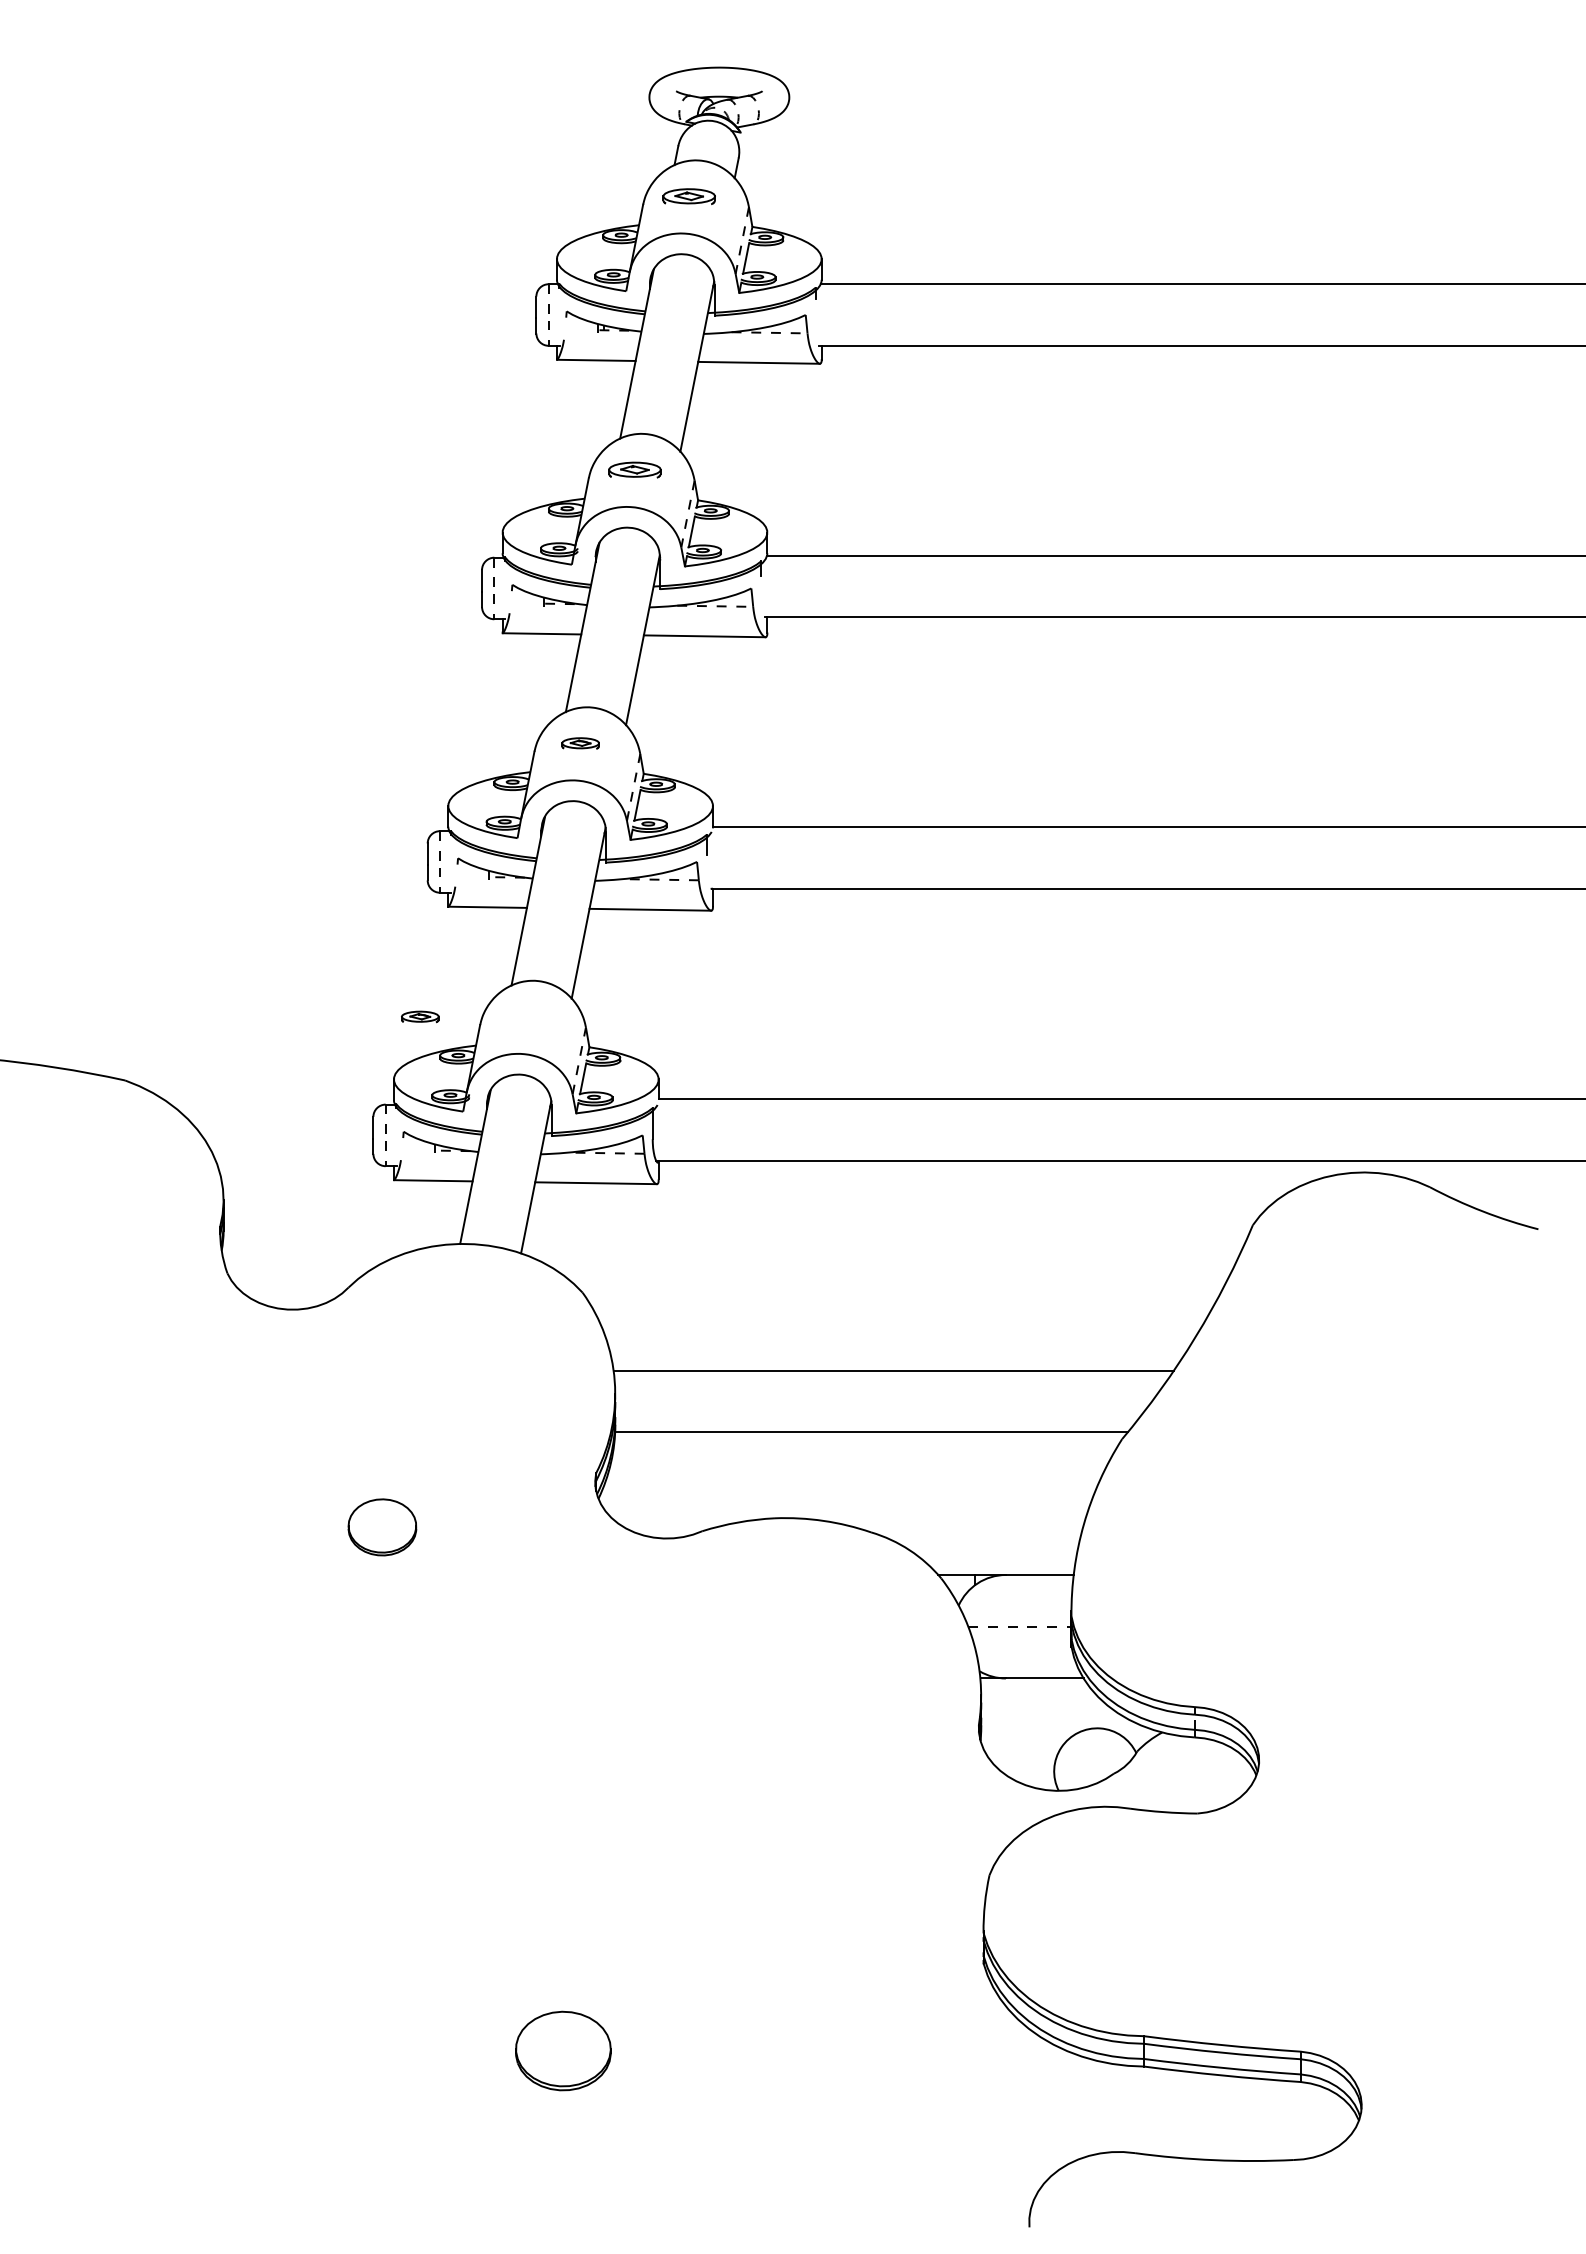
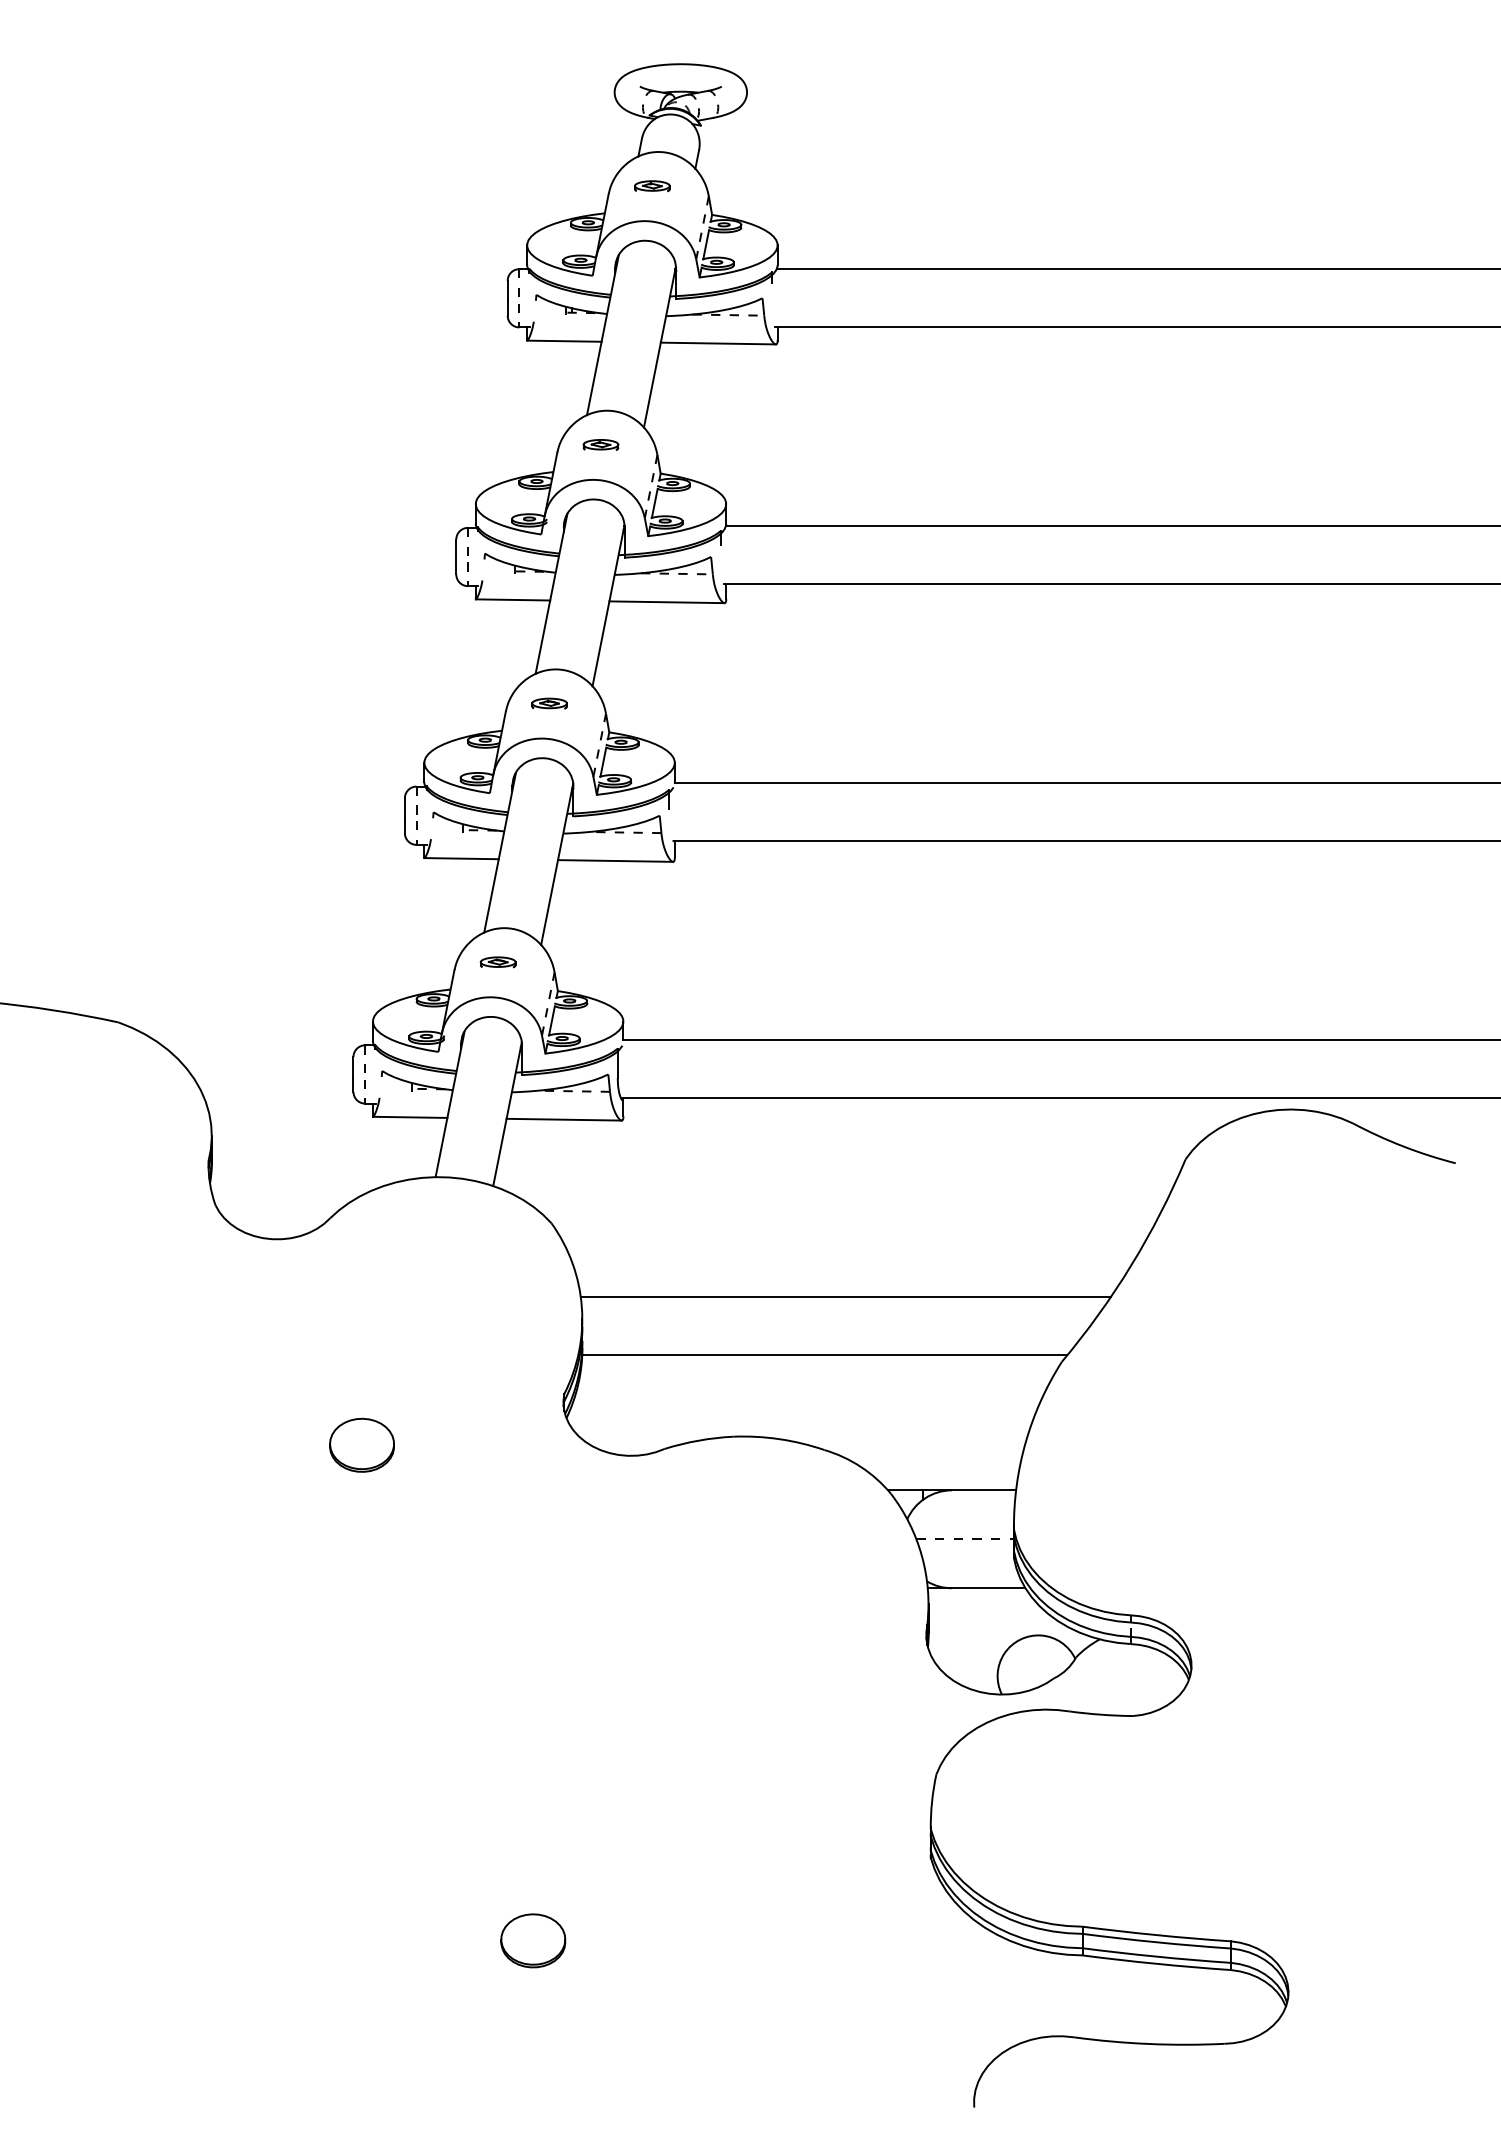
part: (689, 196) -> (652, 186), size x0.71
part: (634, 469) -> (600, 444), size x0.71
part: (420, 1016) -> (498, 961), moved
part: (563, 2051) -> (533, 1941), size x0.71

